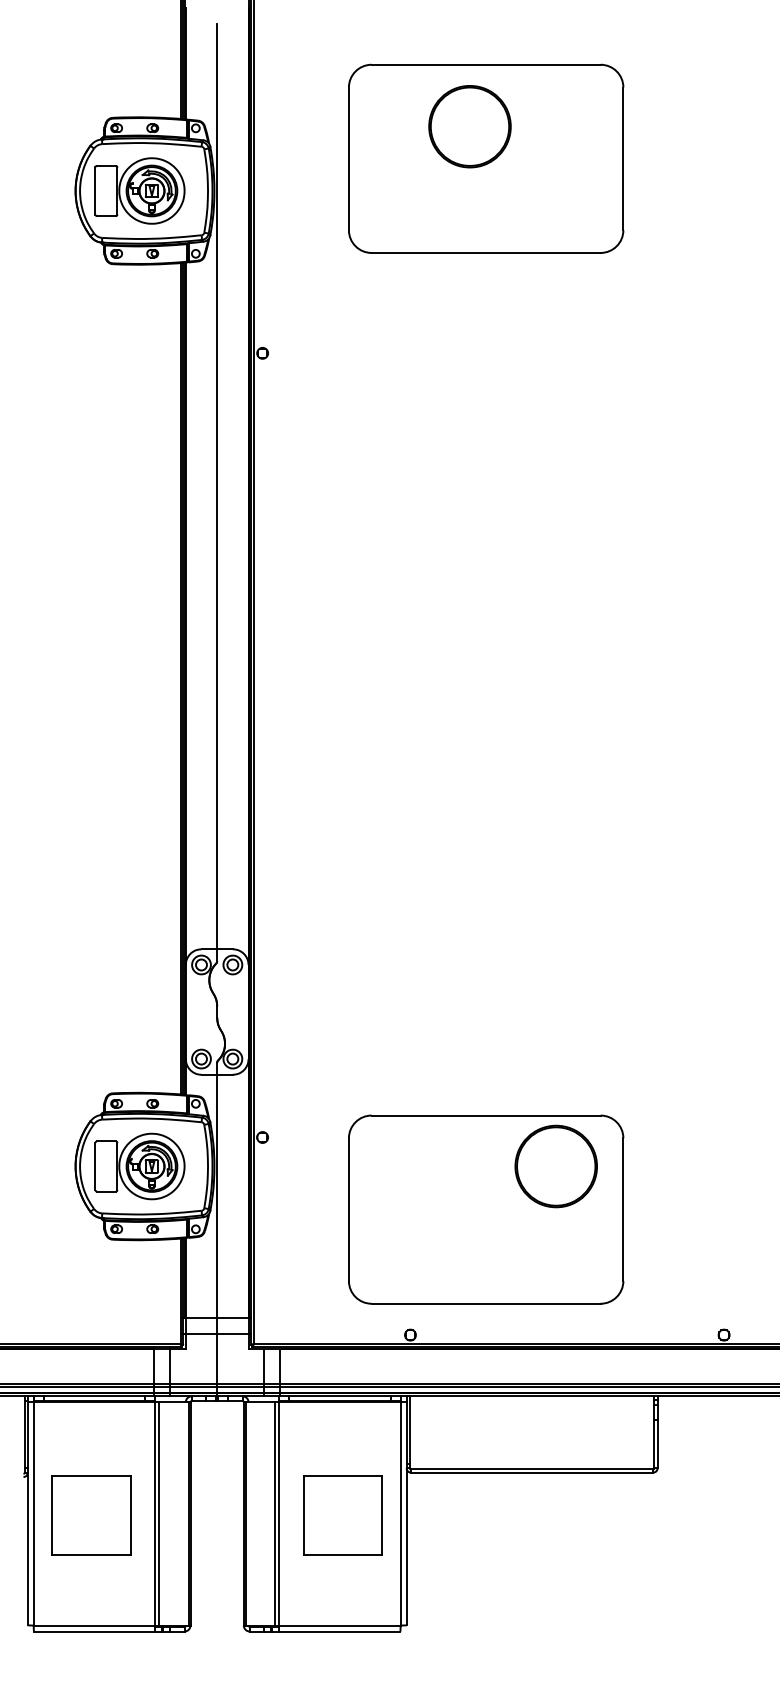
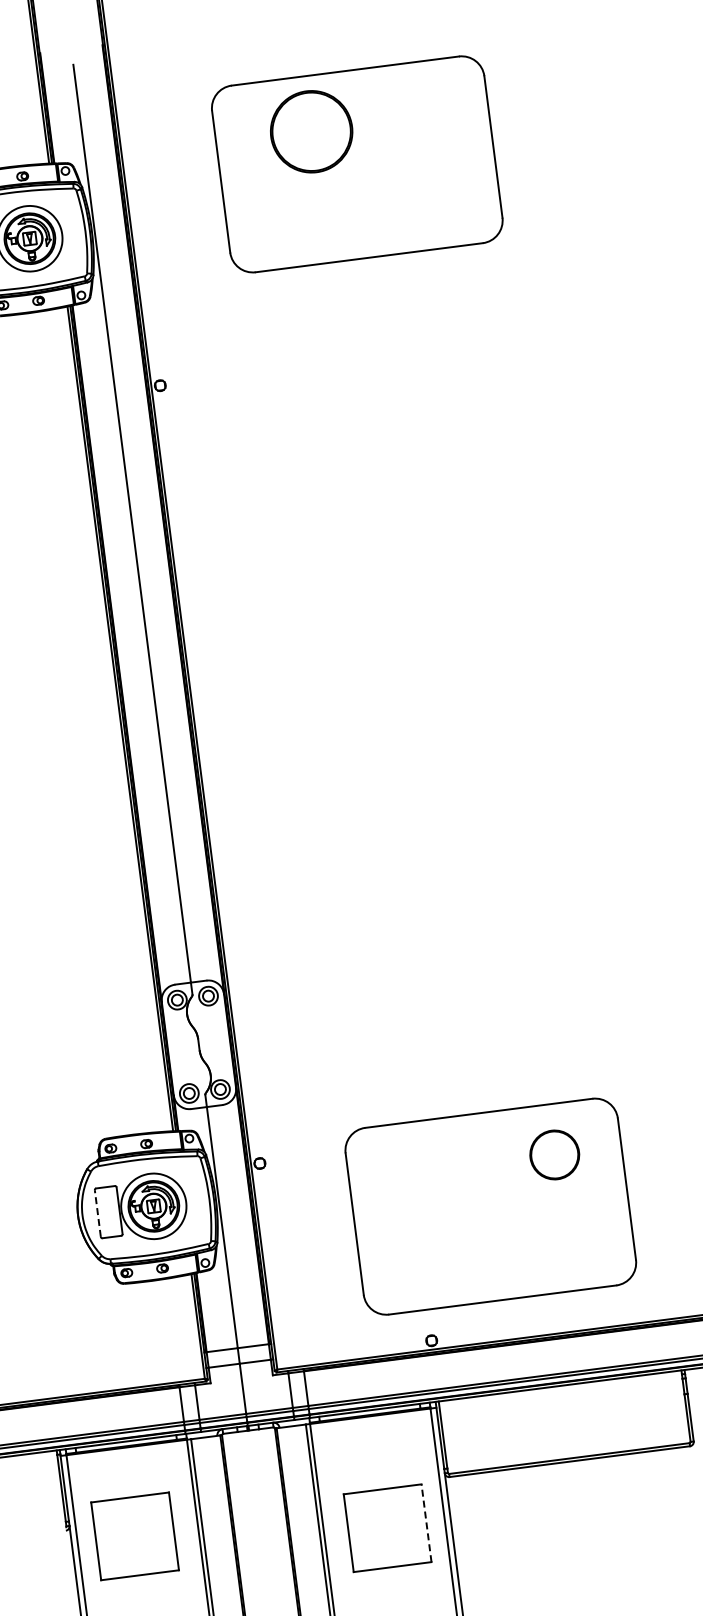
part: (469, 126) -> (311, 131), moved
line: (95, 1166) -> (97, 1213), solid -> dashed
part: (555, 1166) -> (554, 1155), size x0.6
line: (382, 1514) -> (426, 1522), solid -> dashed
part: (91, 1515) -> (135, 1536), moved

